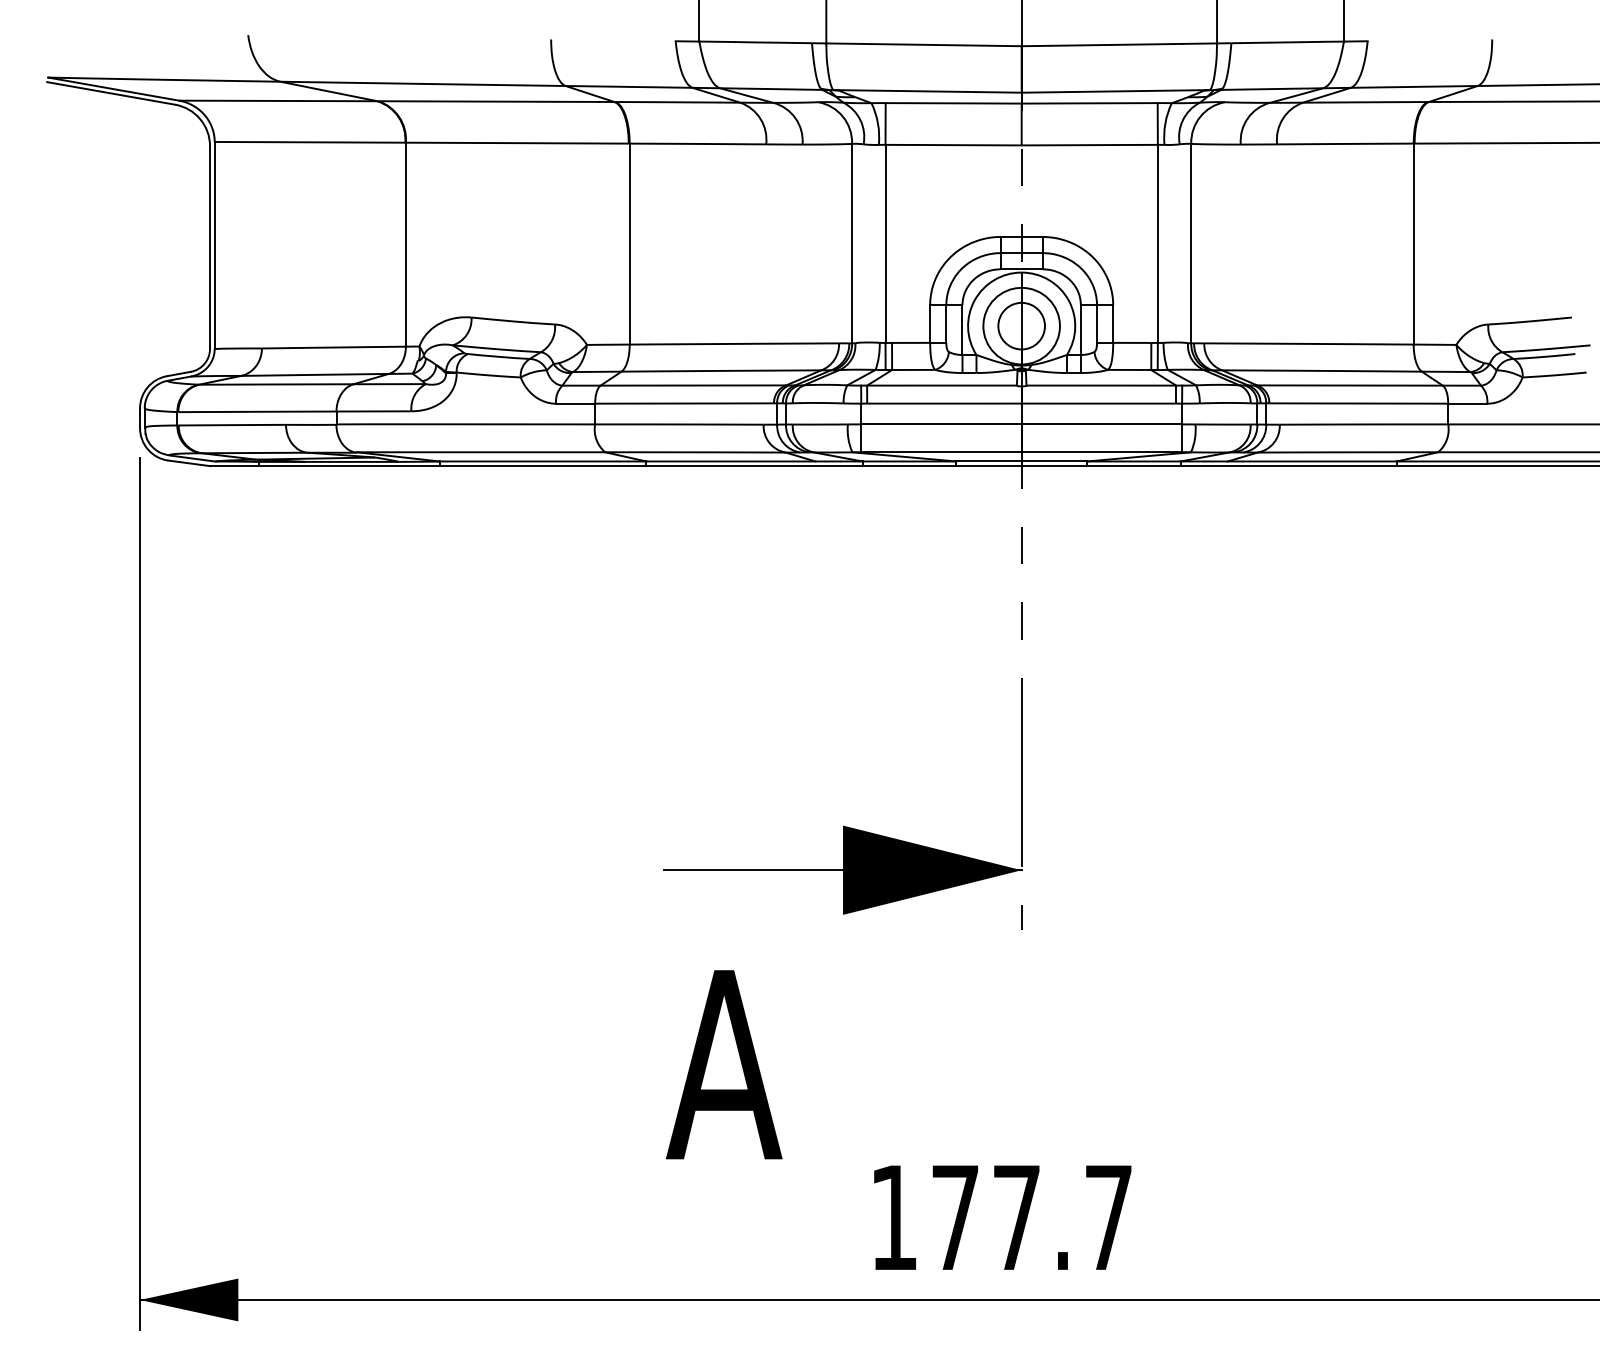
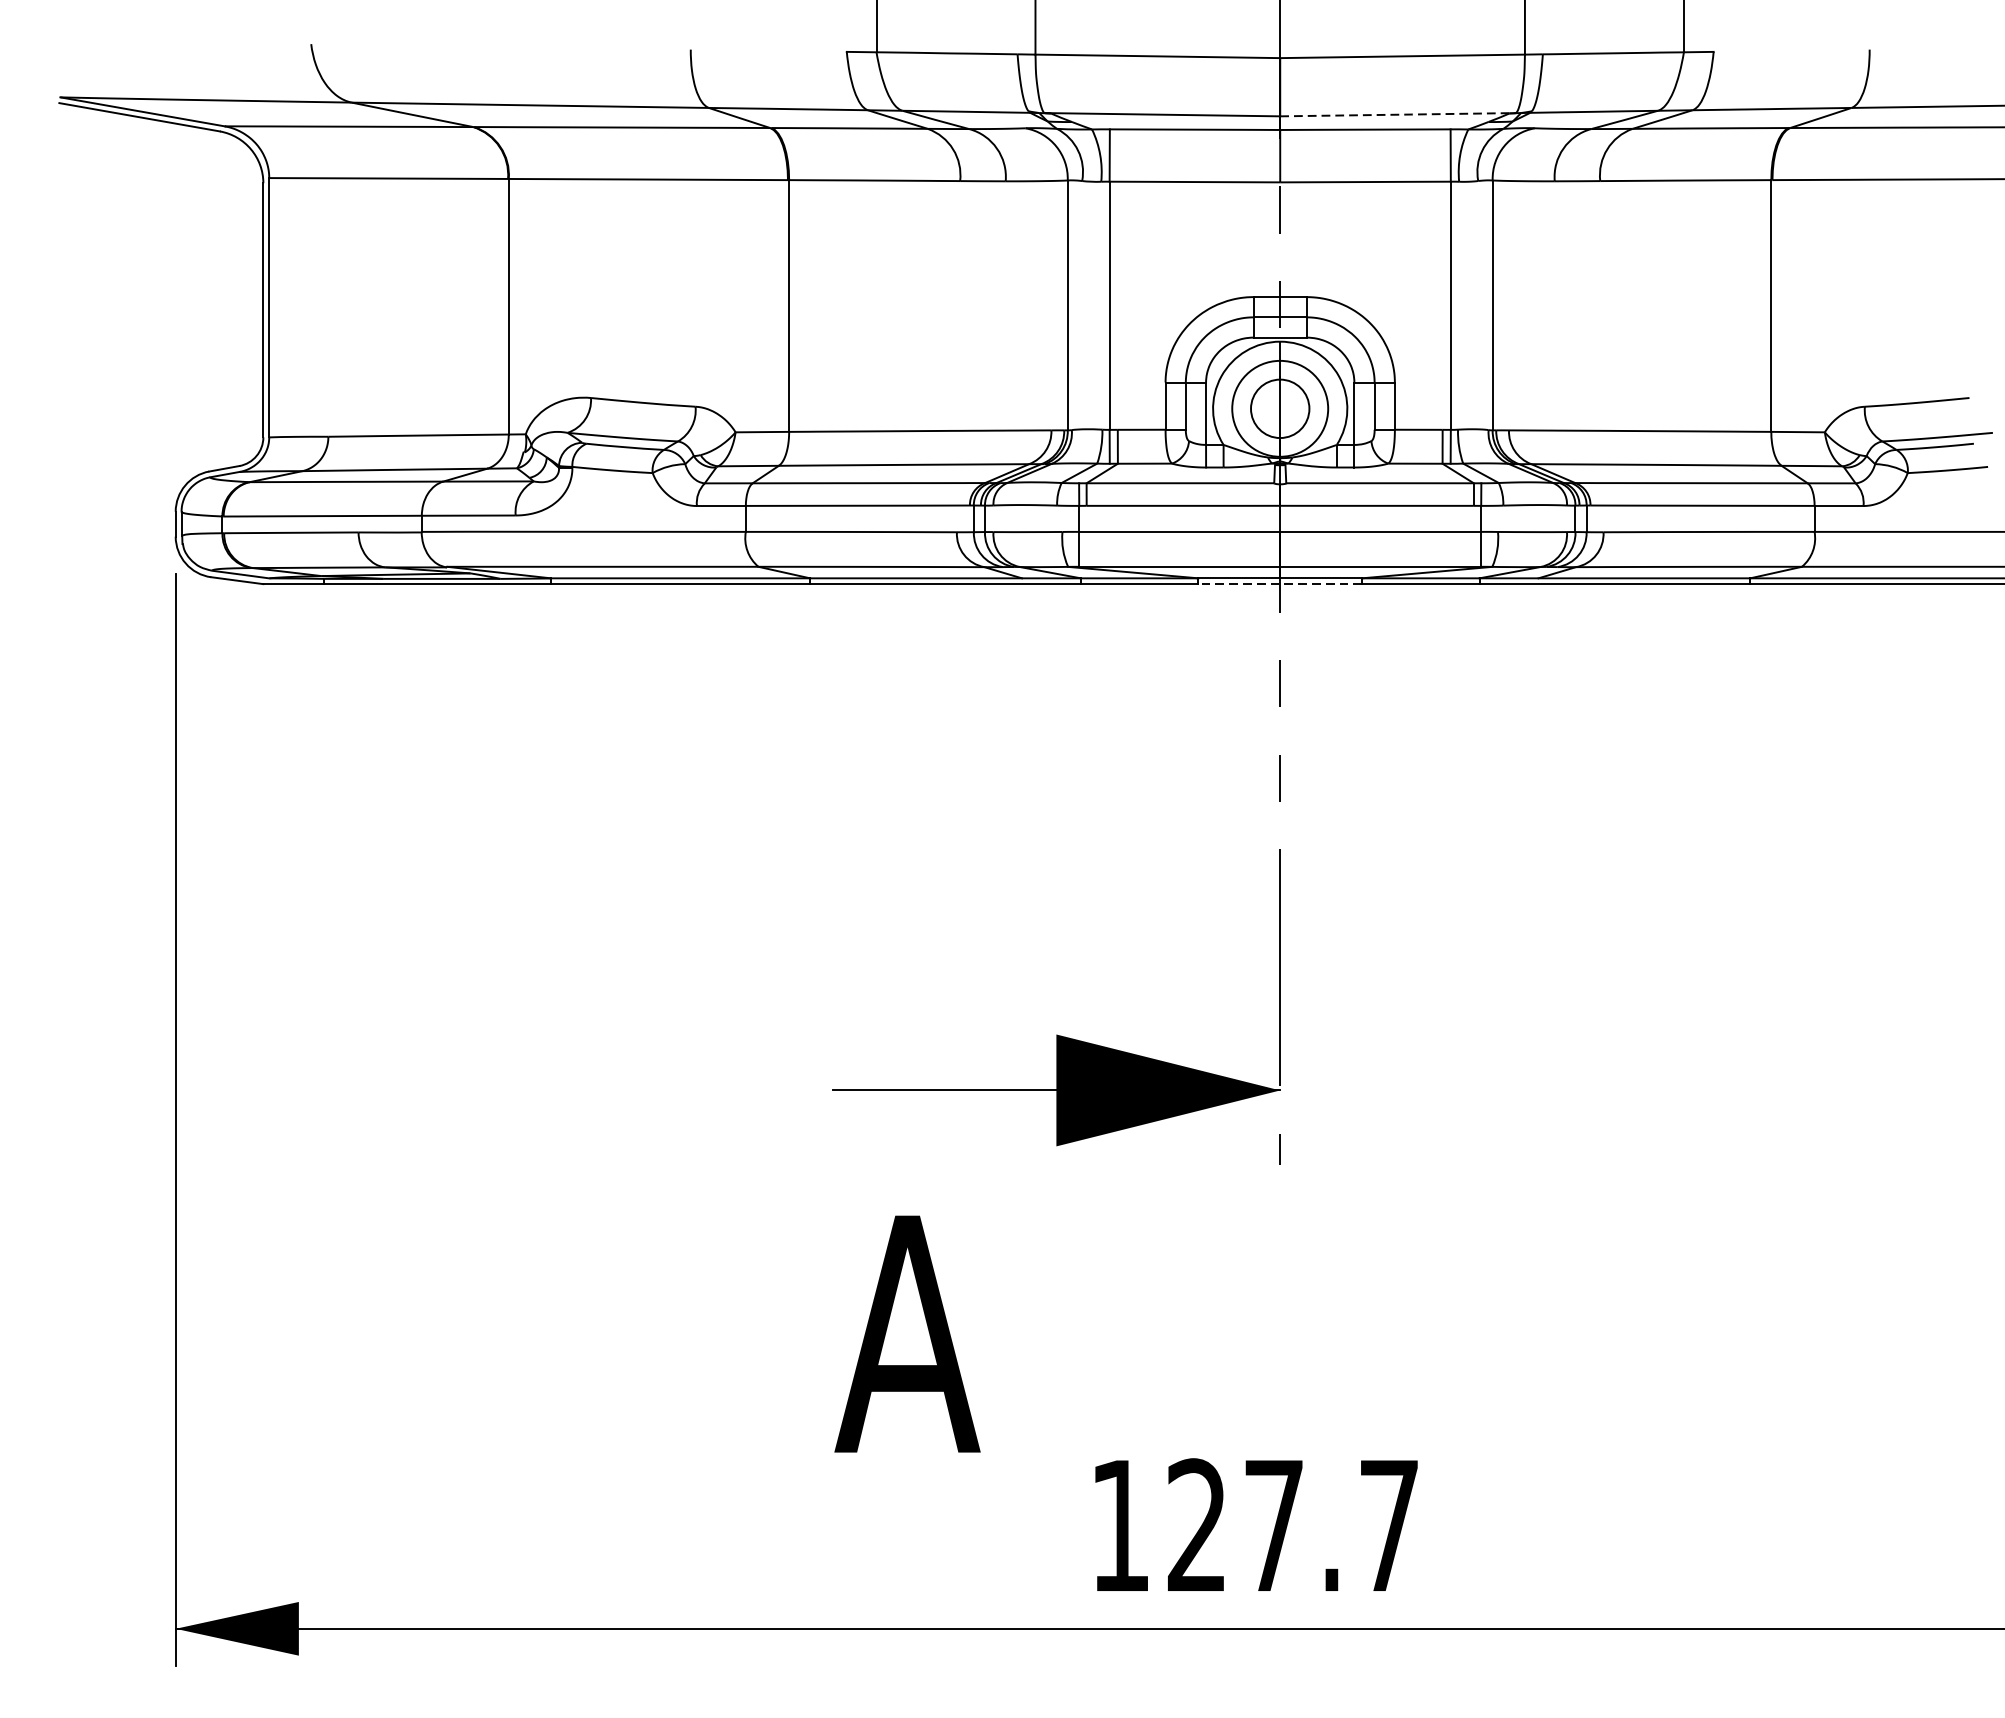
line: (1116, 91) -> (1399, 114), solid -> dashed
line: (1021, 466) -> (1279, 584), solid -> dashed
text: (955, 1216) -> (1197, 1524), 177.7 -> 127.7

